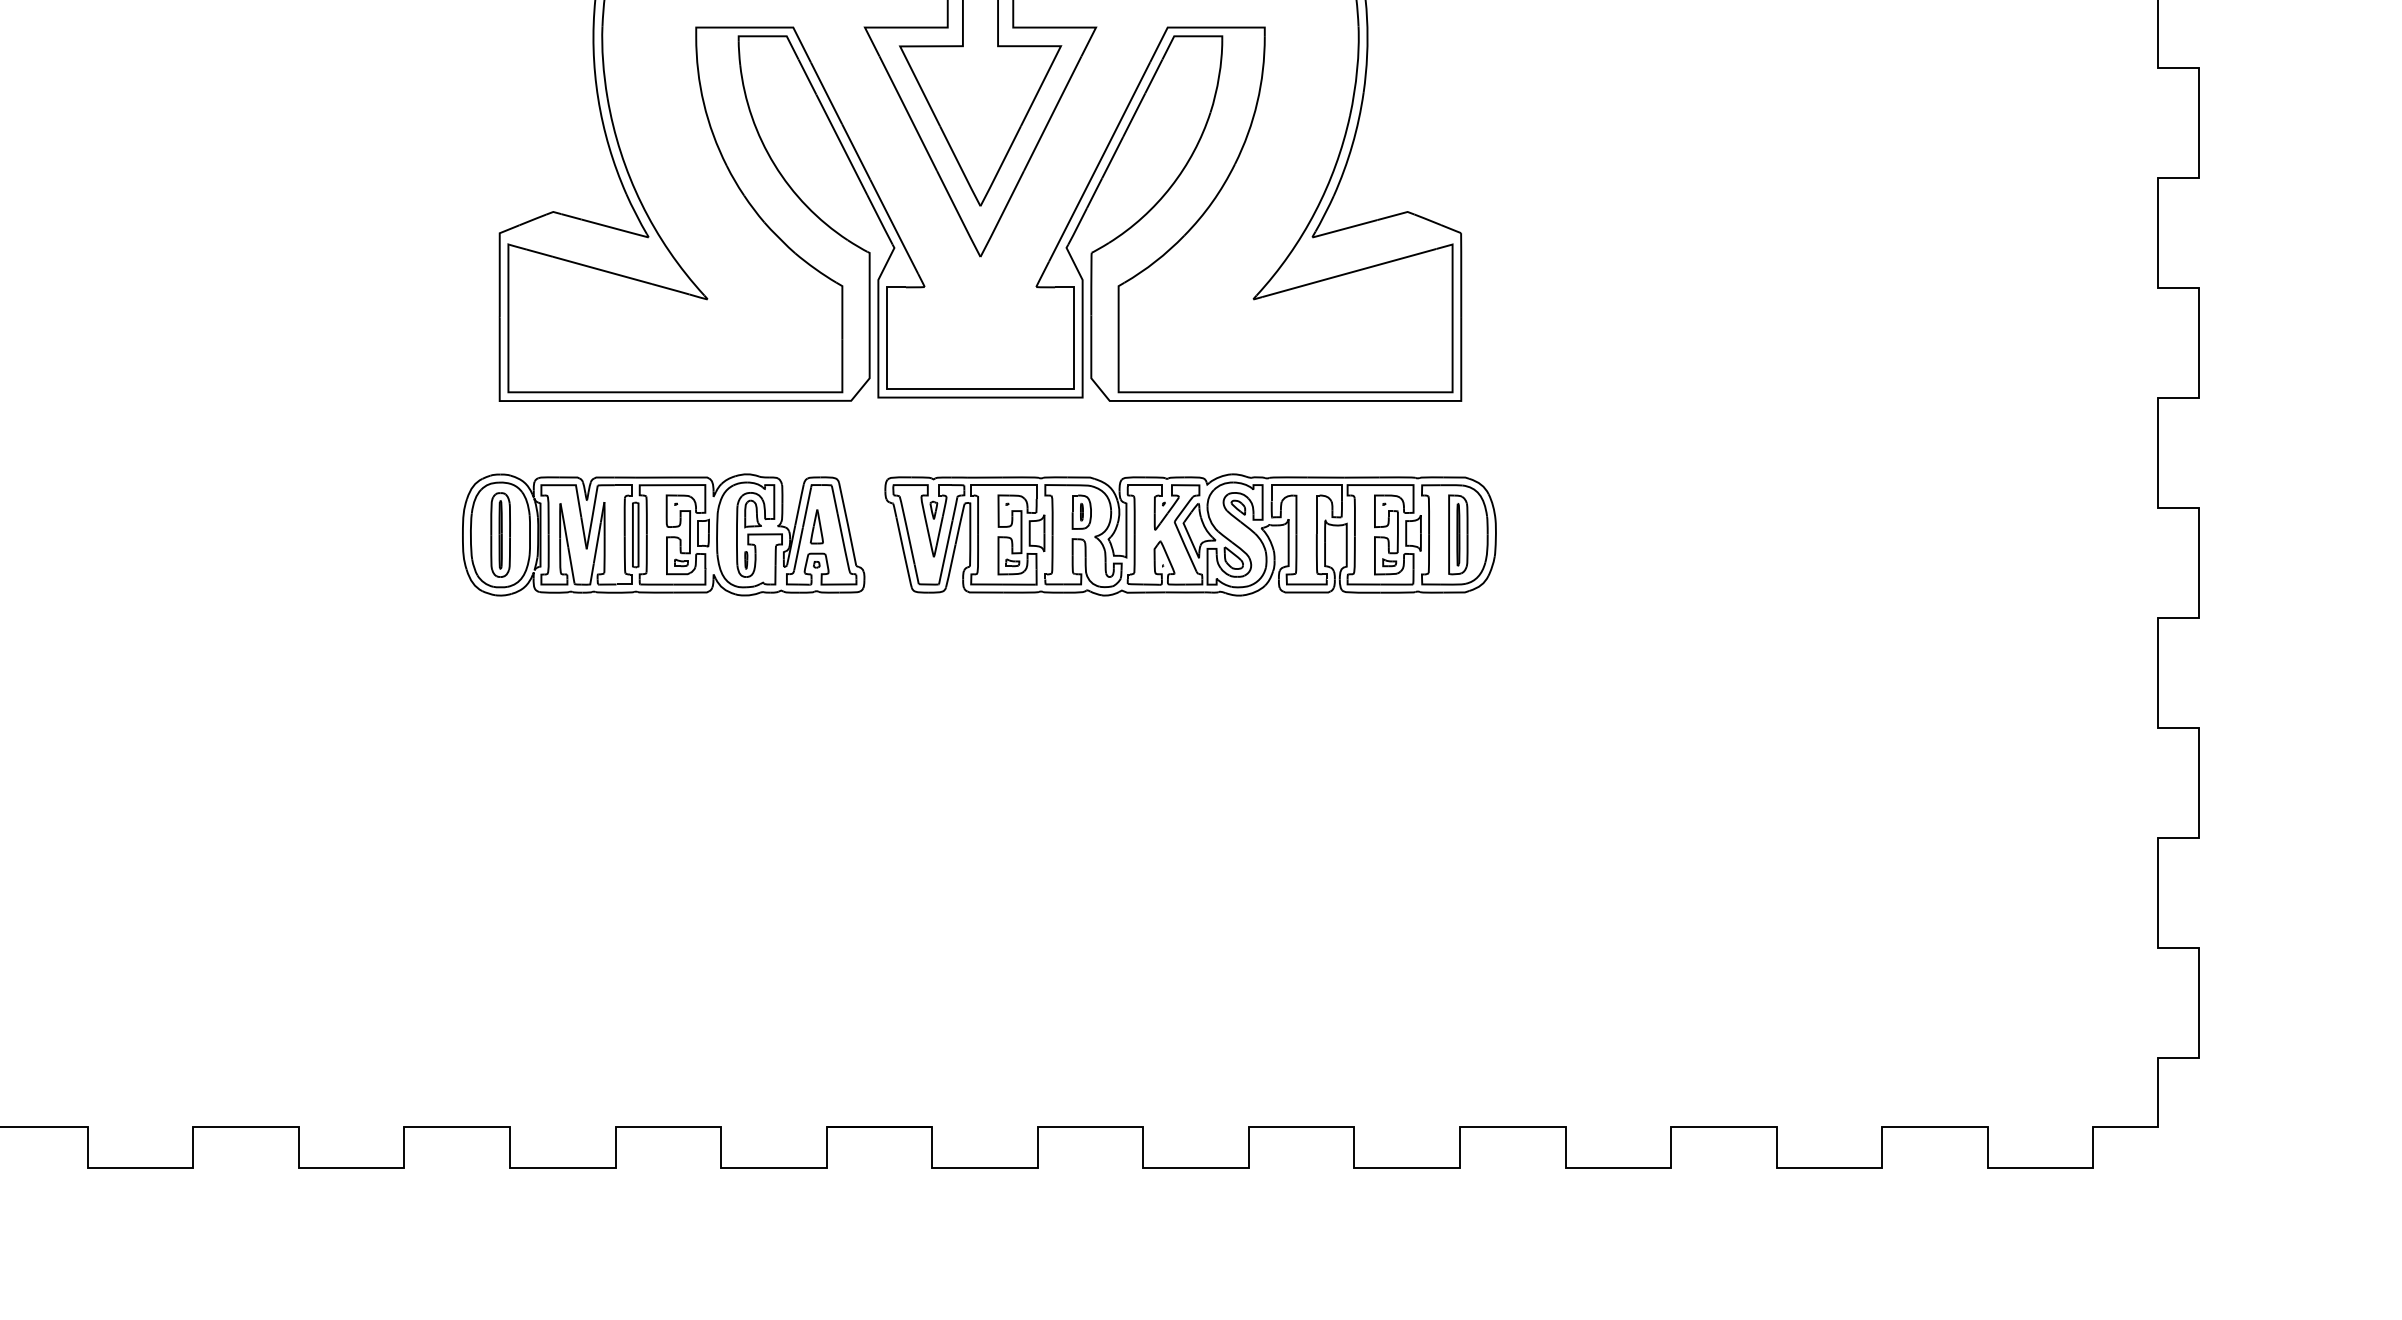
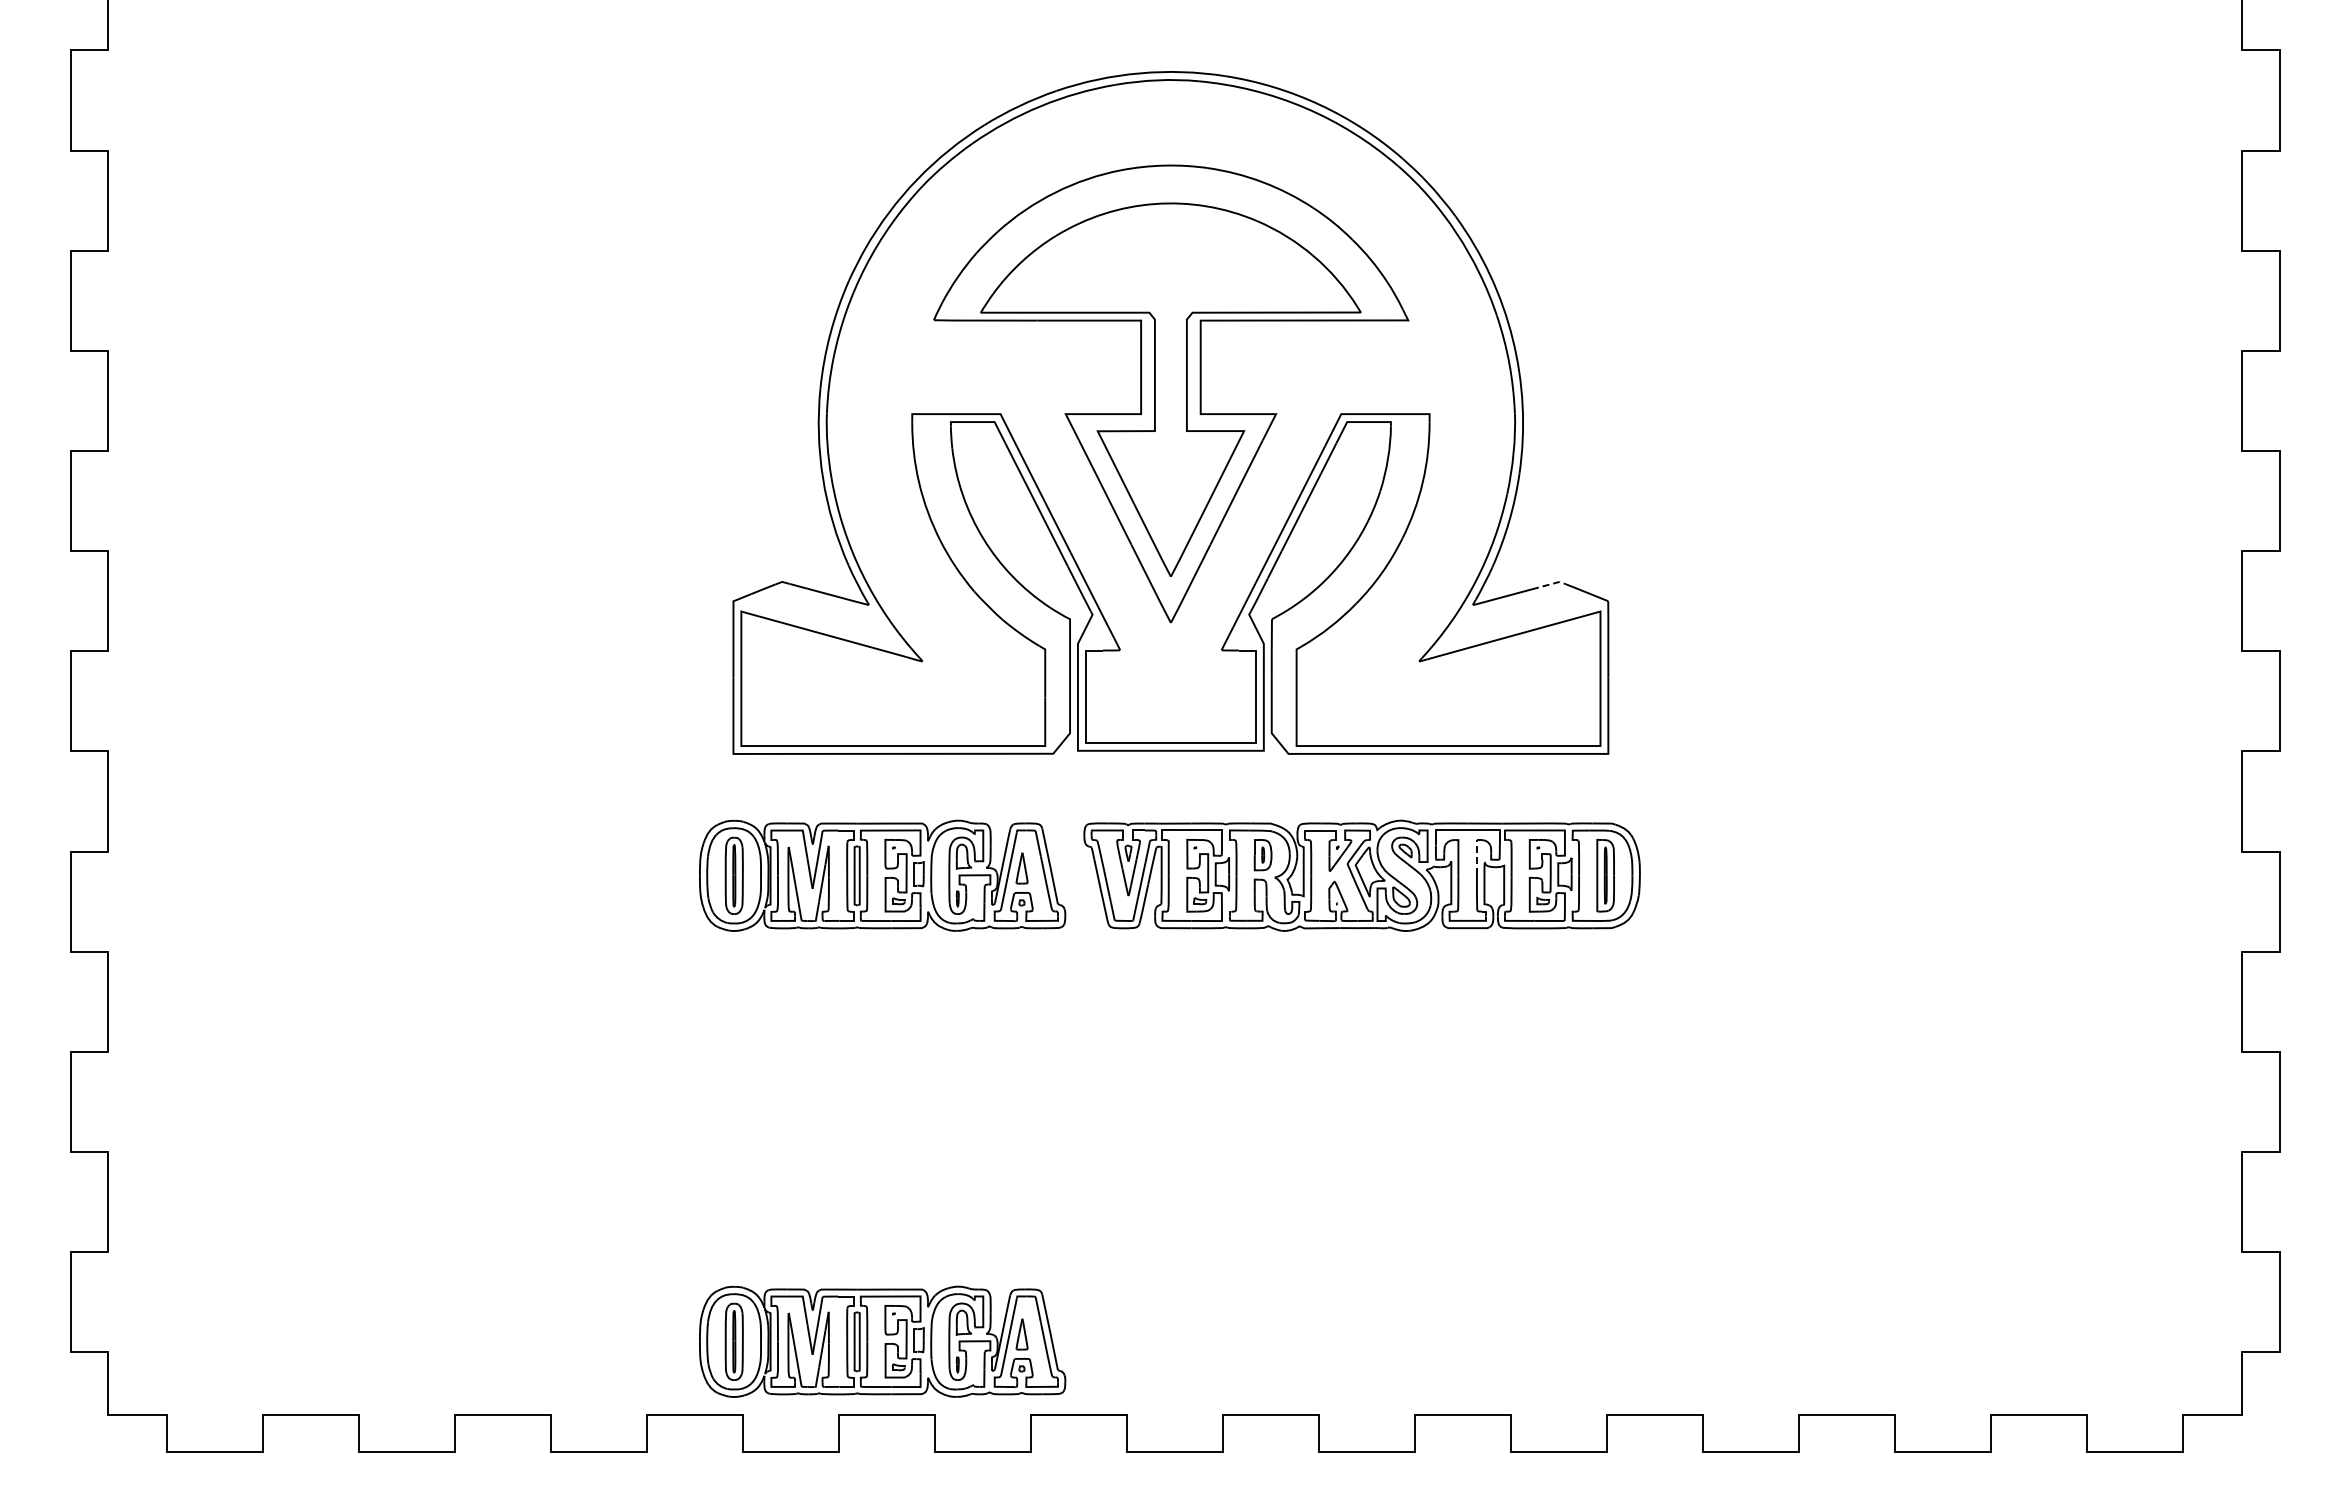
line: (1397, 214) -> (1550, 584), solid -> dashed
line: (1316, 512) -> (1476, 855), solid -> dashed
part: (663, 1046) -> (882, 1341), added

